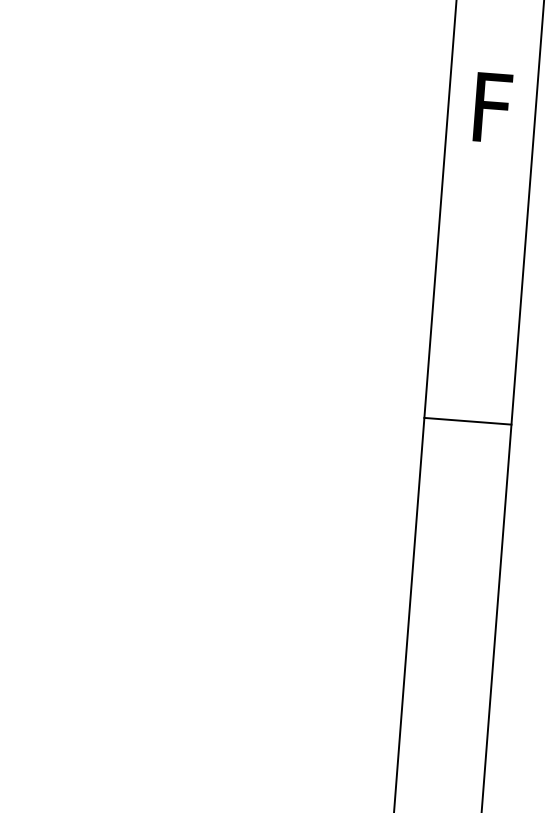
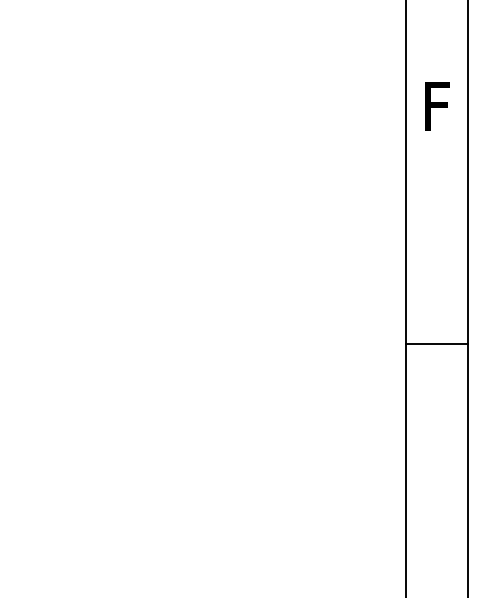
line: (467, 421) -> (436, 344), moved

